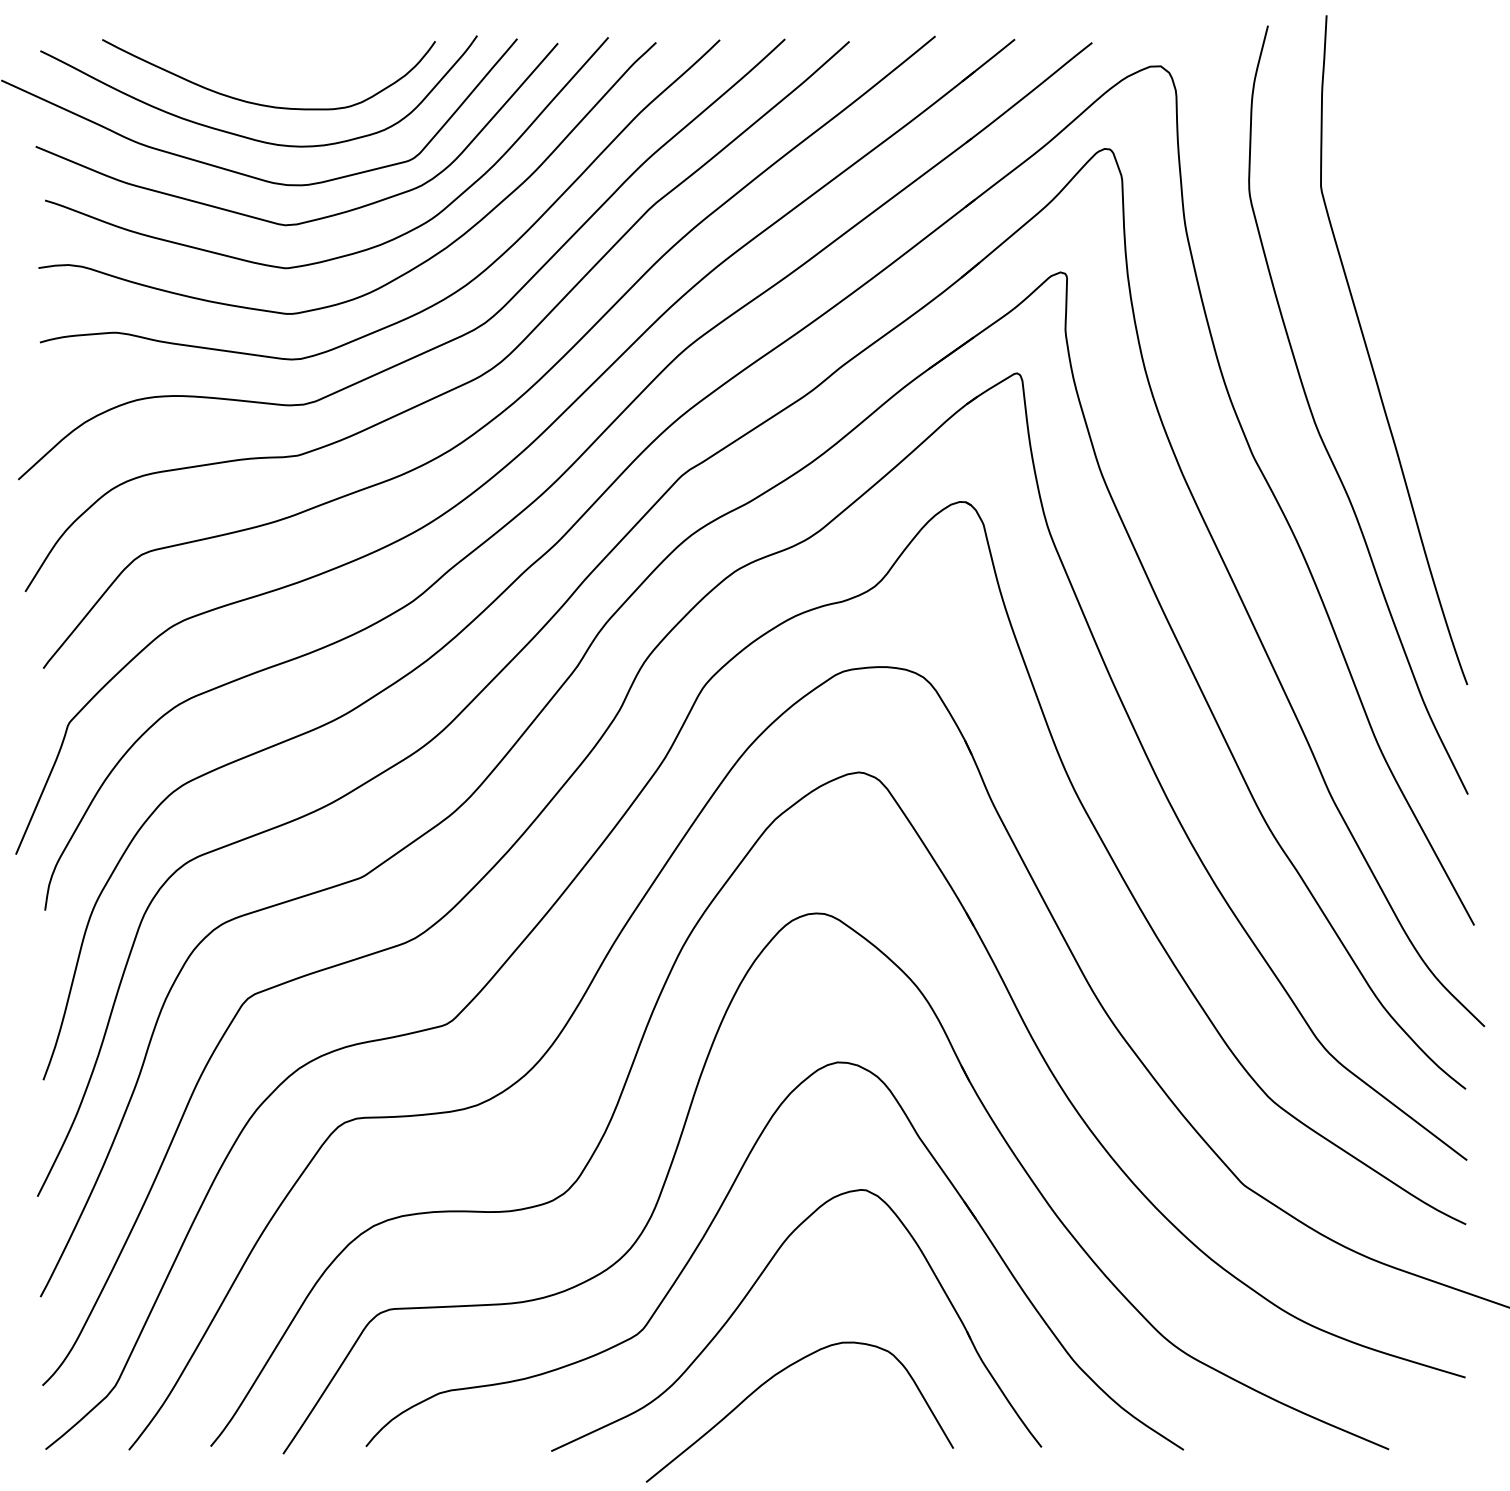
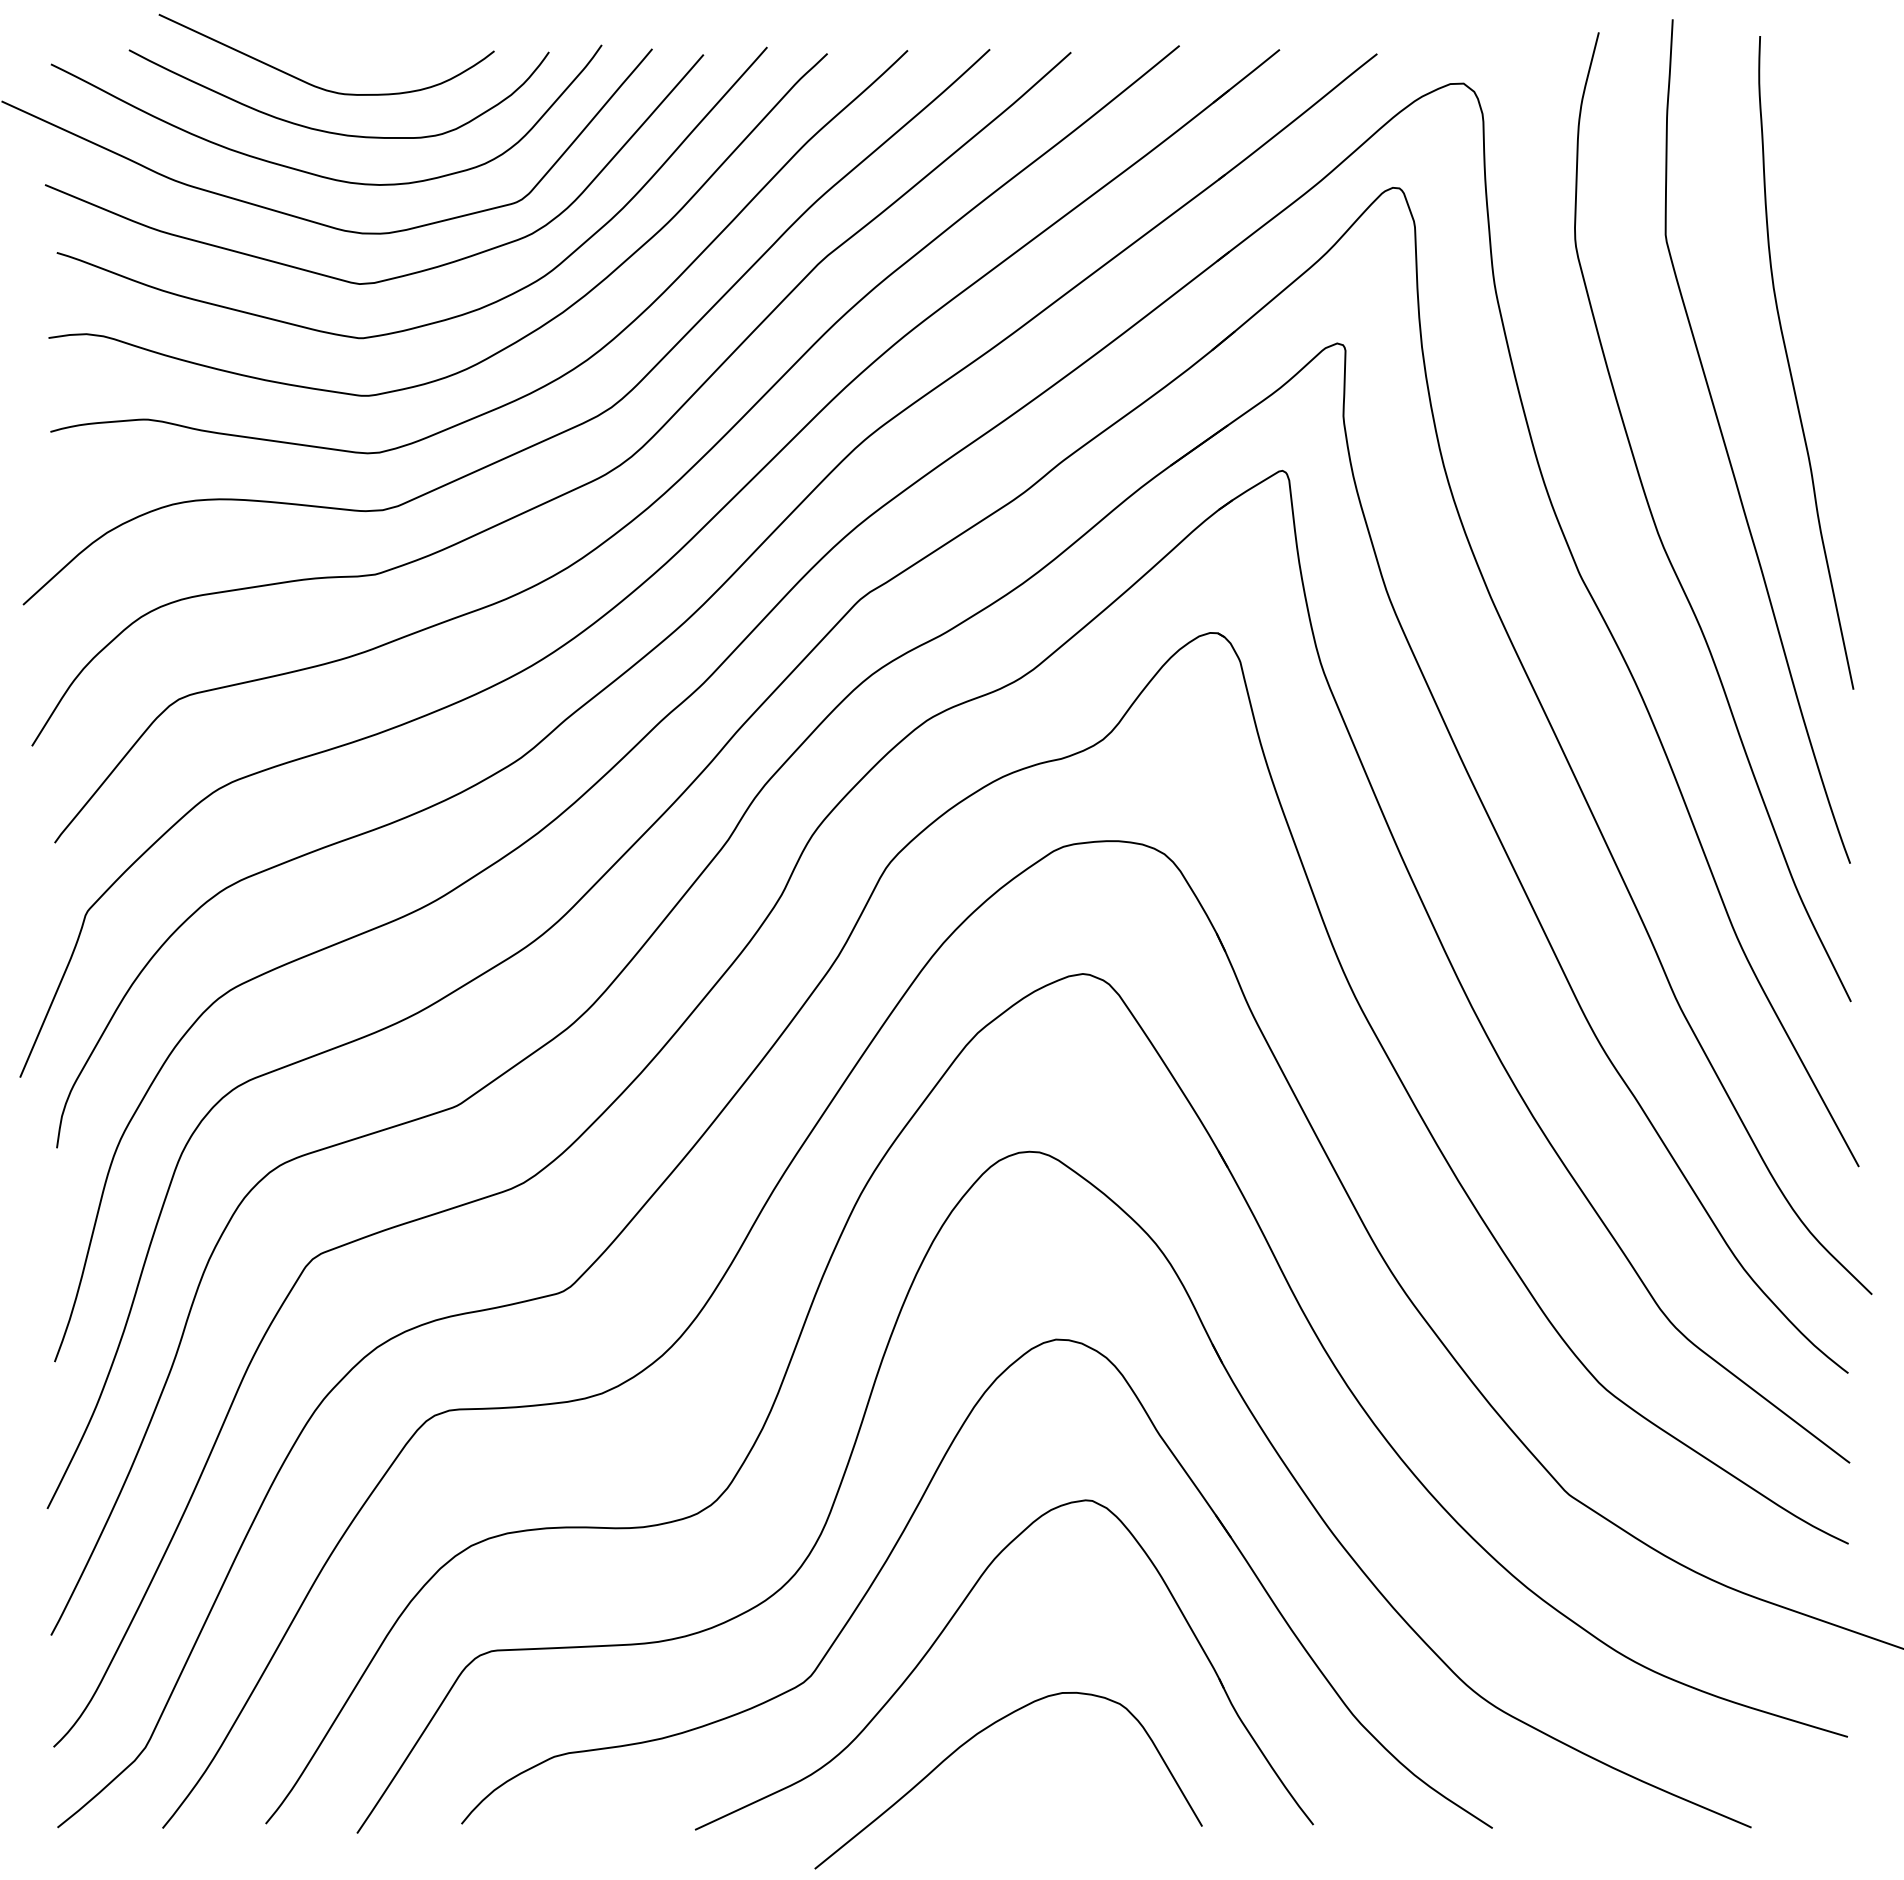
curve: (248, 67) -> (313, 84), added
curve: (1420, 290) -> (1790, 366), added

